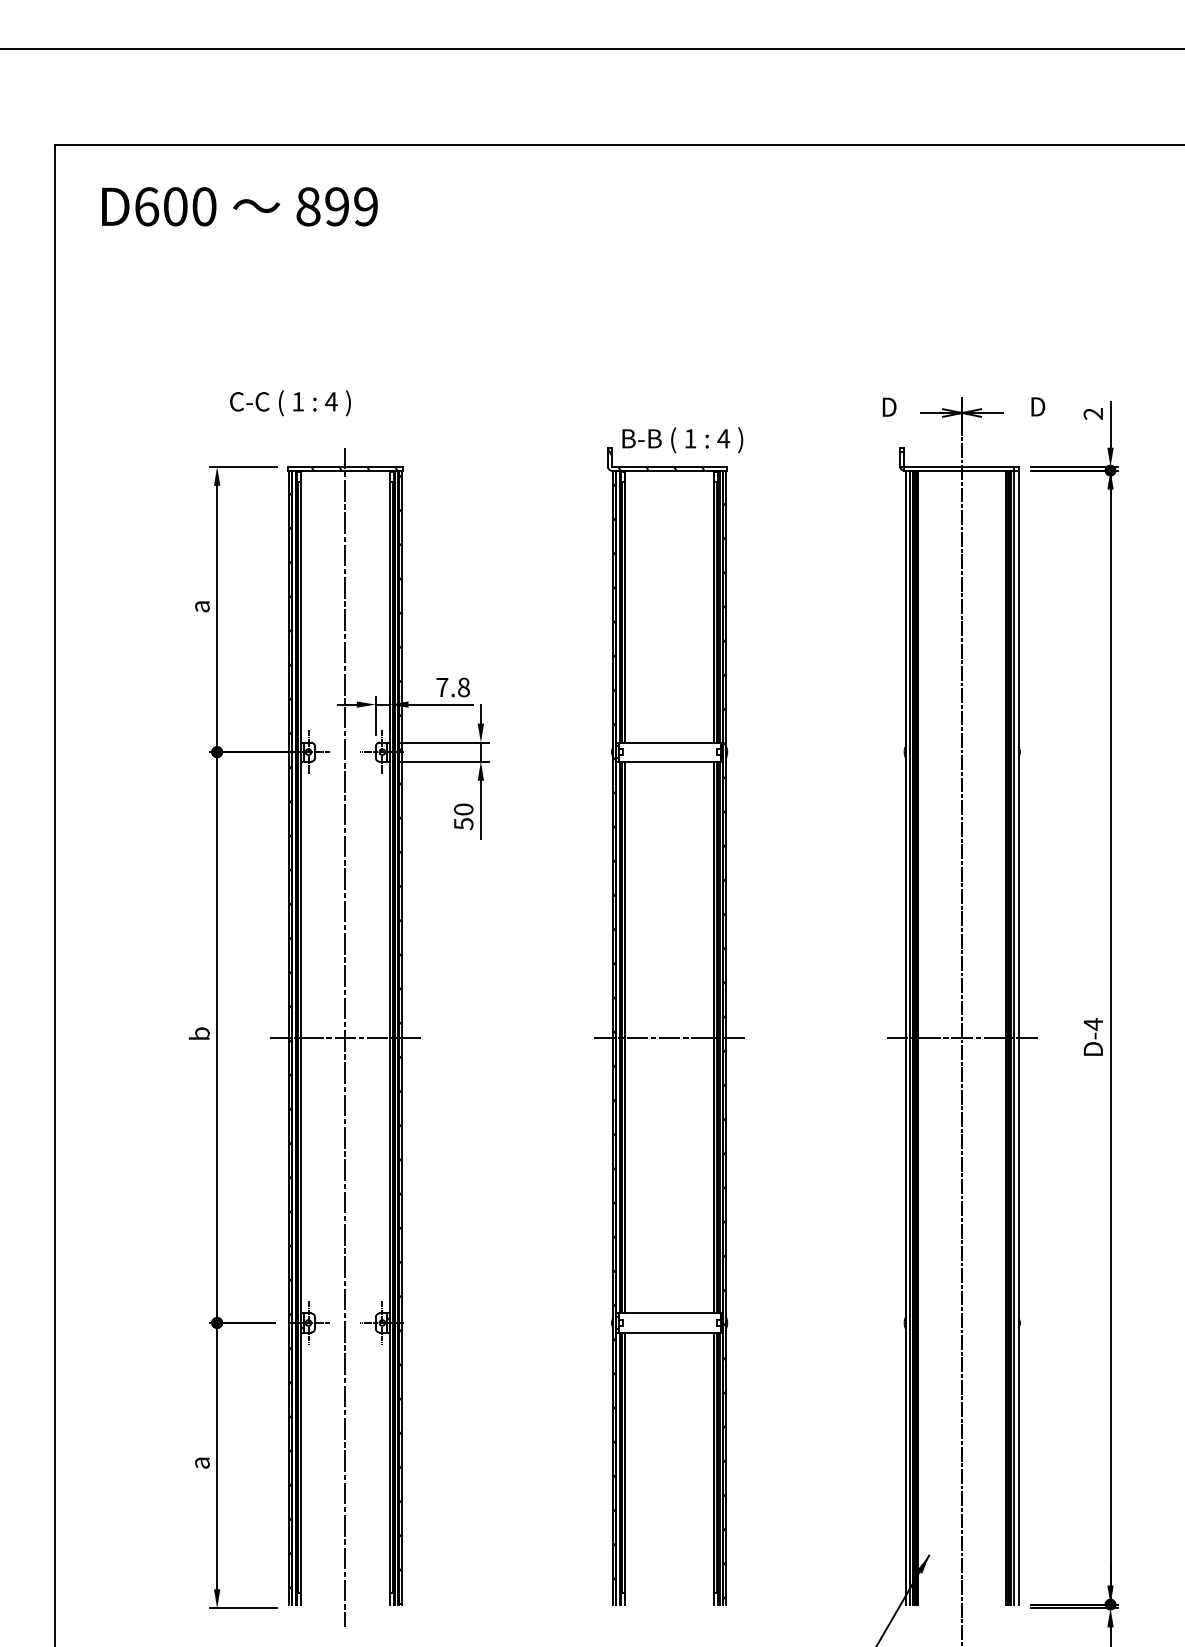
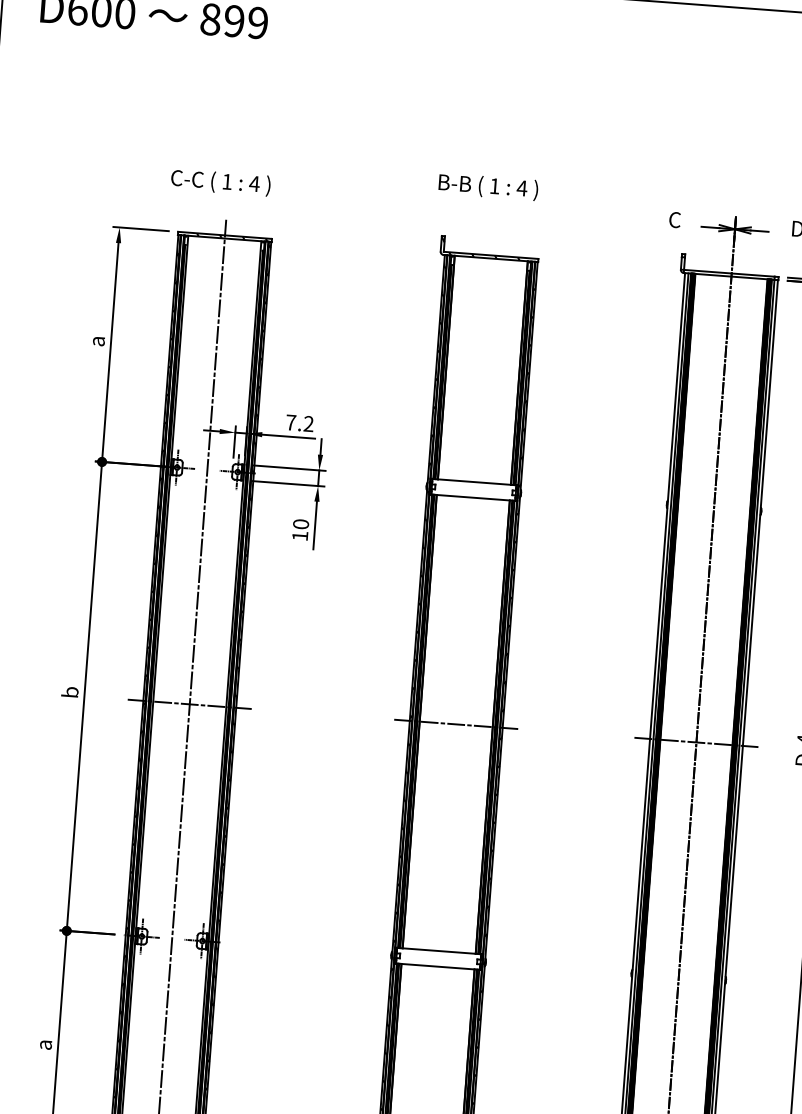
text: (290, 403) -> (220, 182), moved
text: (888, 406) -> (674, 219), D -> C
text: (682, 440) -> (488, 187), moved
text: (463, 687) -> (308, 424), 7.8 -> 7.2
text: (463, 824) -> (299, 536), 50 -> 10

